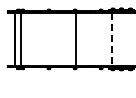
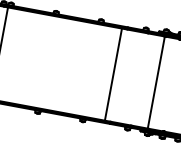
line: (75, 39) -> (113, 74), moved
line: (112, 39) -> (156, 82), dashed -> solid

